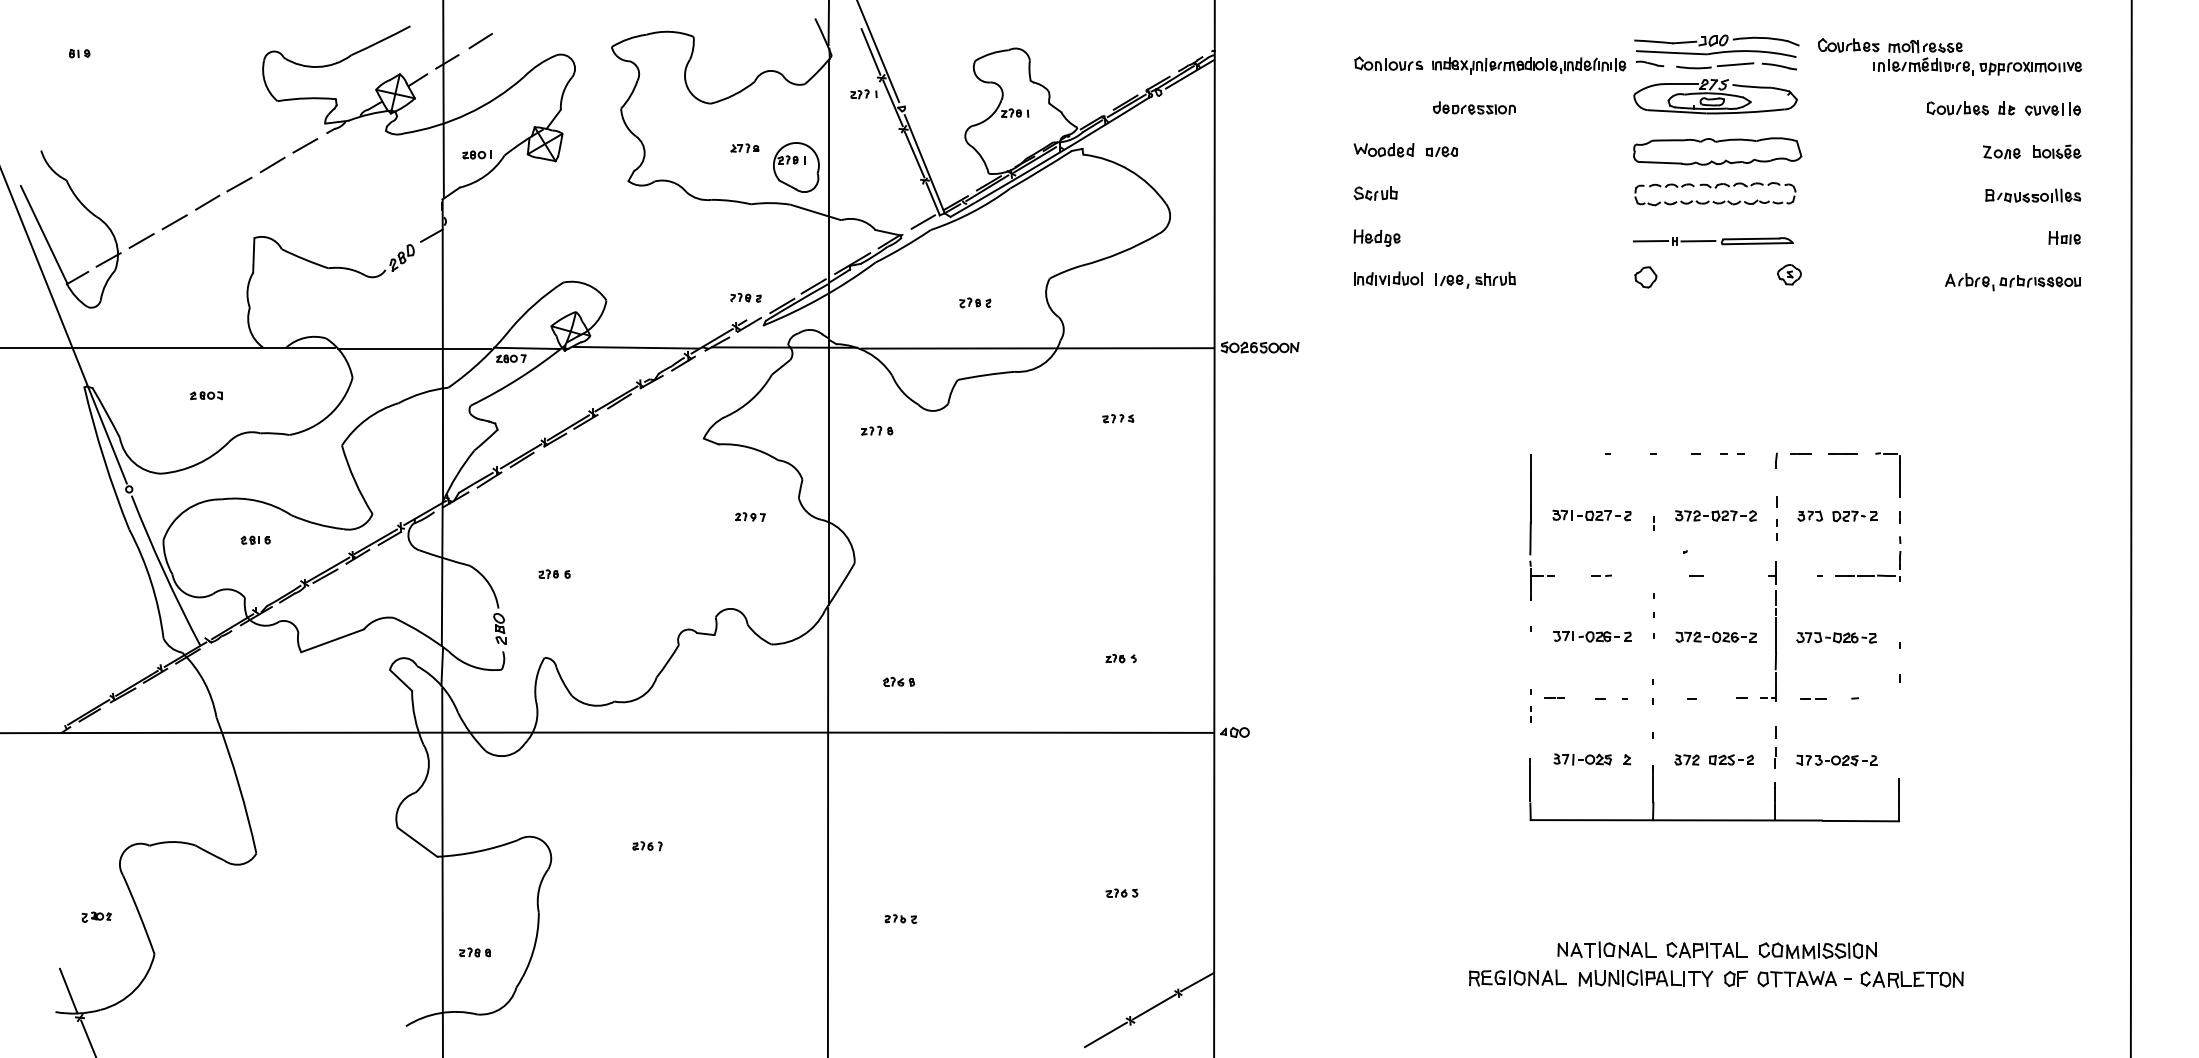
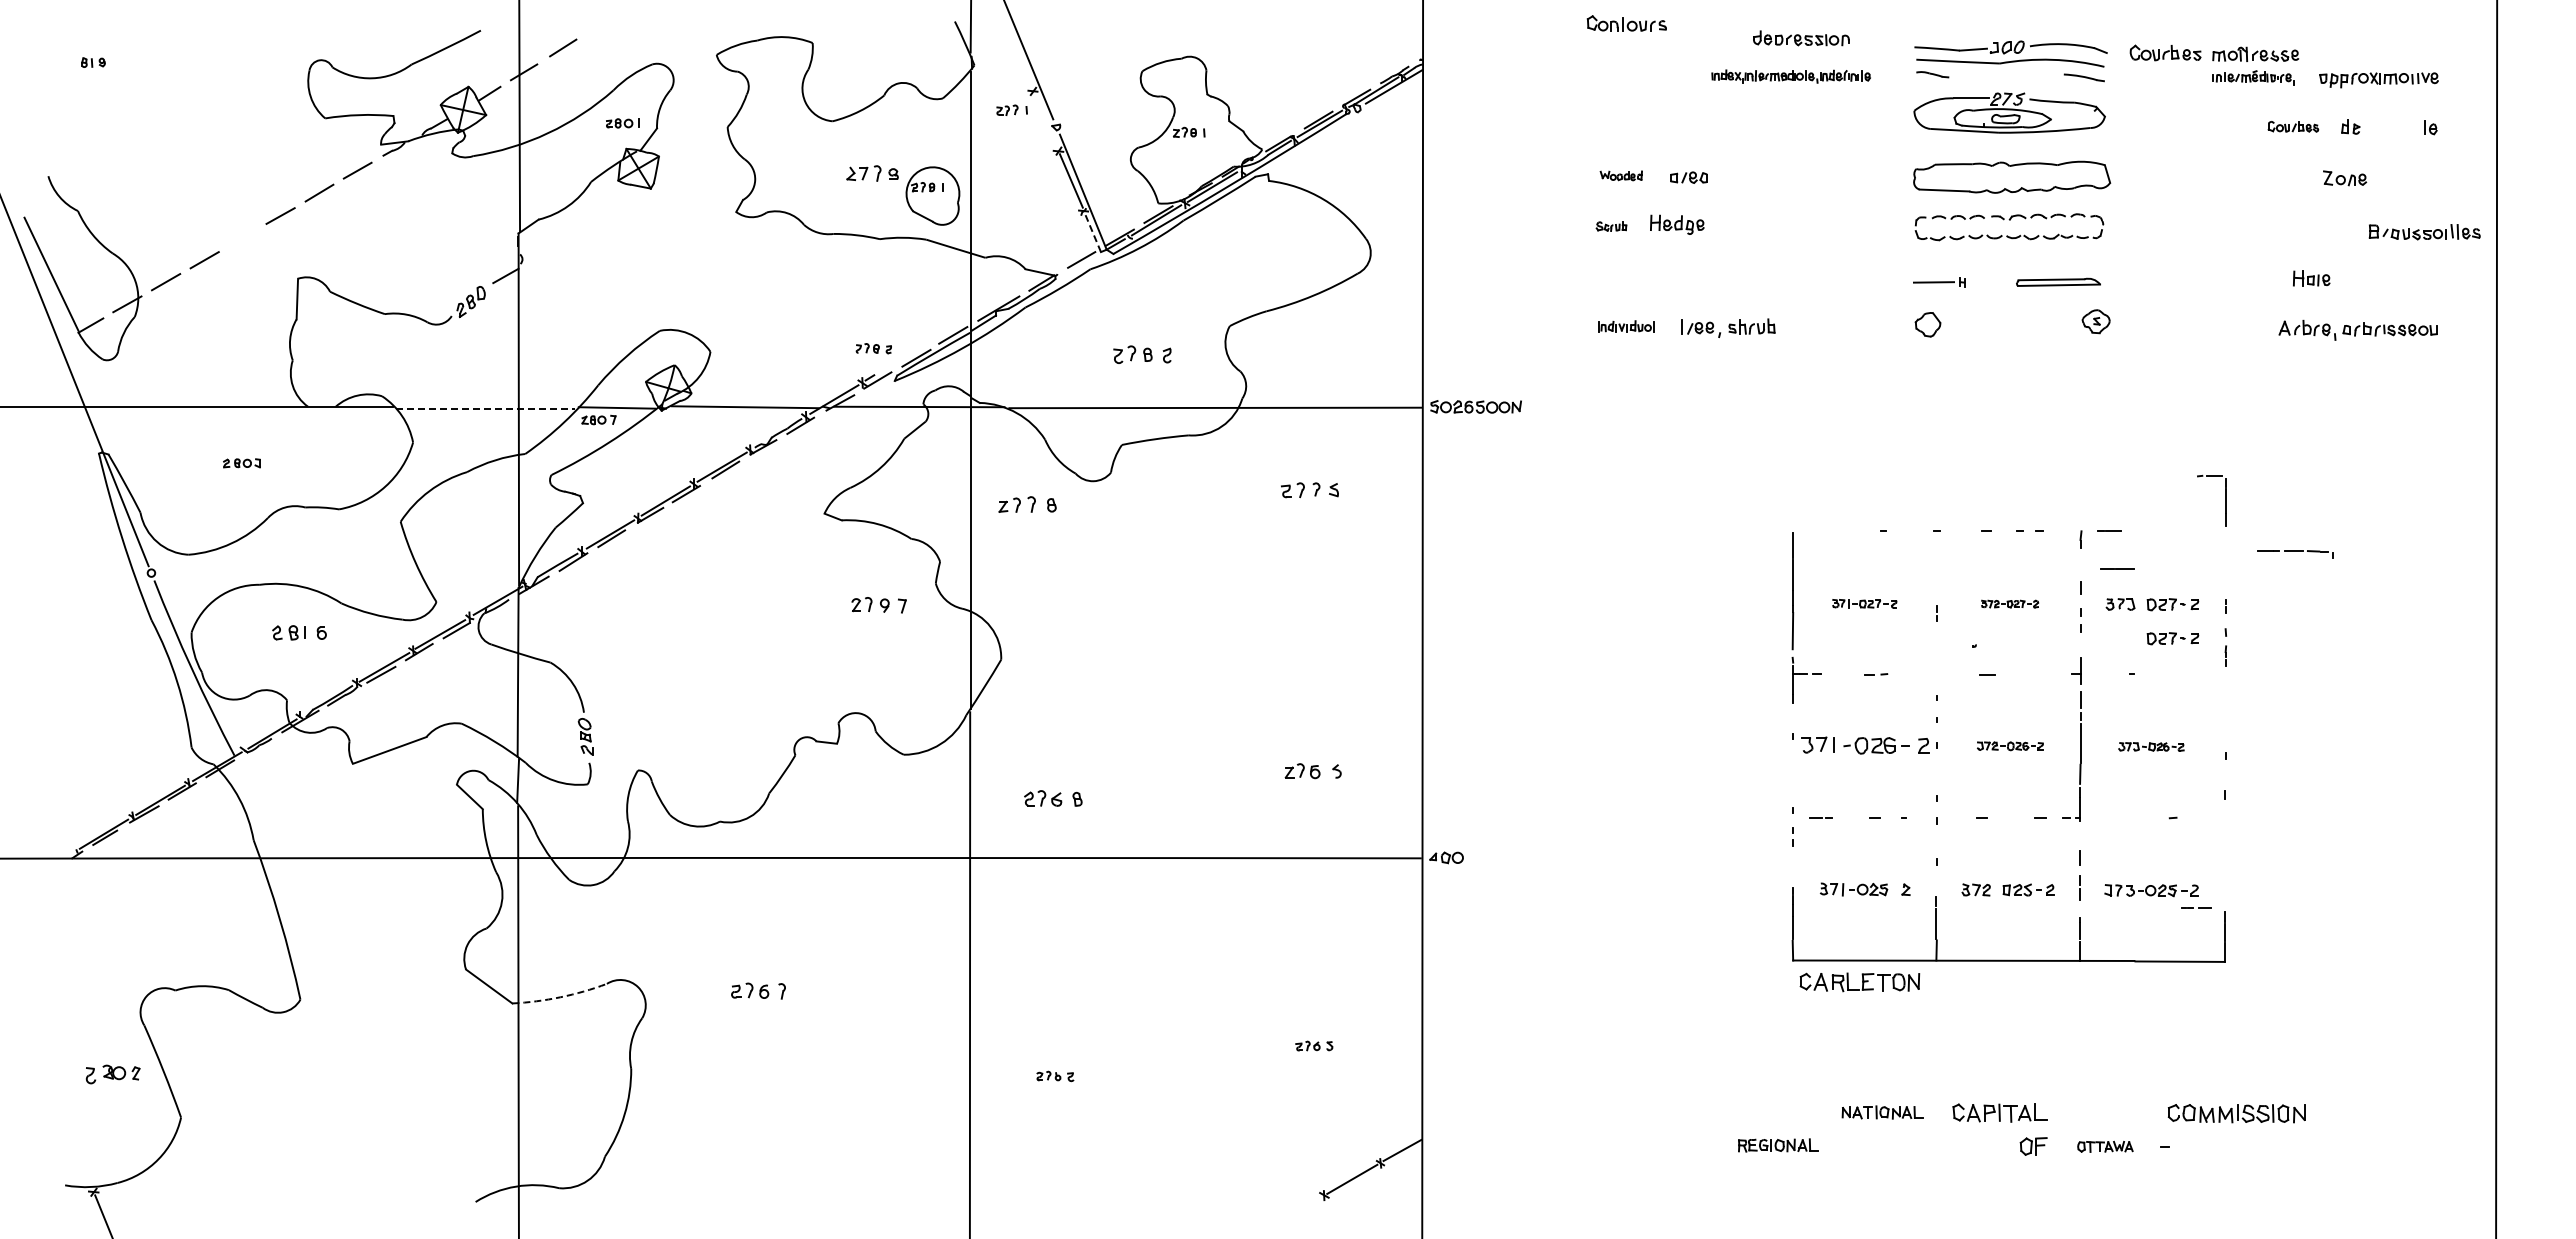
line: (871, 51) -> (1020, 60), removed
part: (1388, 63) -> (1626, 23), moved
part: (1528, 65) -> (1790, 76), size x0.7
part: (1714, 65) -> (2008, 76), removed
part: (1923, 66) -> (2253, 77), size x0.7
line: (892, 103) -> (1045, 120), removed
part: (1474, 108) -> (1801, 38), moved
part: (1957, 108) -> (2293, 126), size x0.7
part: (2044, 109) -> (2394, 128), removed
part: (744, 148) -> (872, 173), size x1.6
part: (1384, 149) -> (1621, 175), size x0.6
part: (2057, 151) -> (2410, 177), removed
part: (476, 155) -> (622, 123), moved
part: (1375, 193) -> (1611, 226), size x0.6
part: (2033, 196) -> (2424, 232), moved
line: (932, 198) -> (1092, 232), solid -> dashed
line: (207, 202) -> (243, 237), removed
part: (1377, 237) -> (1677, 224), moved
part: (2064, 237) -> (2311, 278), moved
line: (1698, 241) -> (1989, 282), removed
part: (1388, 278) -> (1626, 326), size x0.7
part: (975, 302) -> (1142, 354), size x1.6
line: (414, 348) -> (485, 408), solid -> dashed
part: (1117, 418) -> (1309, 490), size x1.6
part: (877, 429) -> (1027, 503), size x1.6
line: (1842, 453) -> (2117, 568), moved
part: (1899, 474) -> (2225, 500), moved
part: (1591, 515) -> (1864, 603), size x0.7
part: (1715, 515) -> (2009, 603), size x0.6
part: (749, 517) -> (878, 605), size x1.6
part: (255, 540) -> (299, 632), size x1.6
part: (1854, 545) -> (2172, 638), added
part: (554, 574) -> (649, 672), removed
part: (1867, 578) -> (2295, 554), moved
part: (1592, 636) -> (1865, 745), size x1.4
part: (1716, 636) -> (2010, 745), size x0.7
part: (1836, 637) -> (2151, 746), size x0.7
part: (1121, 658) -> (1313, 771), size x1.6
part: (898, 681) -> (1052, 798), size x1.6
line: (1815, 698) -> (2198, 907), moved
part: (647, 845) -> (758, 990), size x1.6
arc: (478, 851) -> (560, 997), solid -> dashed
part: (96, 916) -> (113, 1073), size x1.6
part: (1607, 949) -> (1882, 1112), size x0.7
part: (1817, 950) -> (2236, 1113), moved
part: (475, 952) -> (556, 1115), removed
part: (1518, 978) -> (1778, 1145), size x0.7
part: (1645, 978) -> (1927, 1145), removed
part: (1797, 978) -> (2105, 1146), size x0.6
part: (1911, 979) -> (1859, 982), moved
line: (68, 990) -> (80, 1160), removed
line: (1105, 1034) -> (1295, 1211), removed

